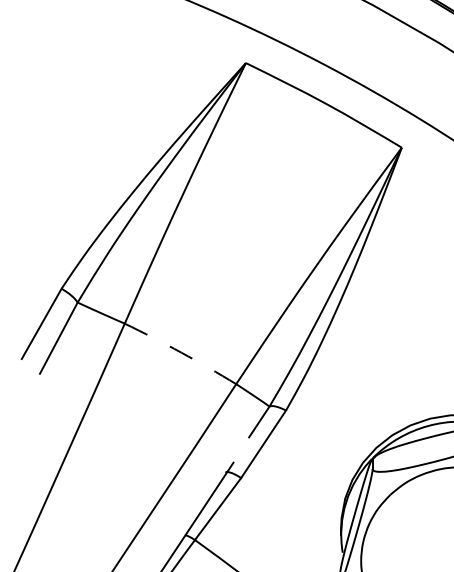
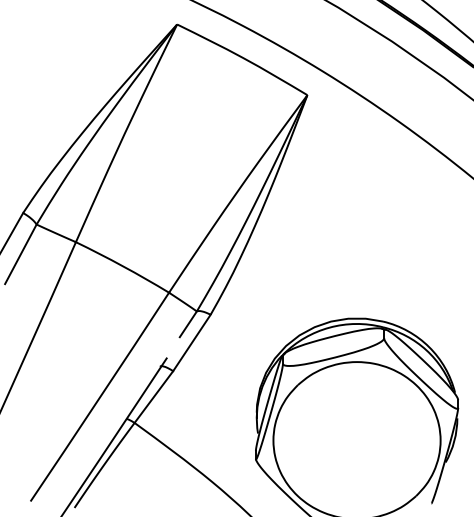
arc: (181, 352) -> (123, 266), dashed -> solid

